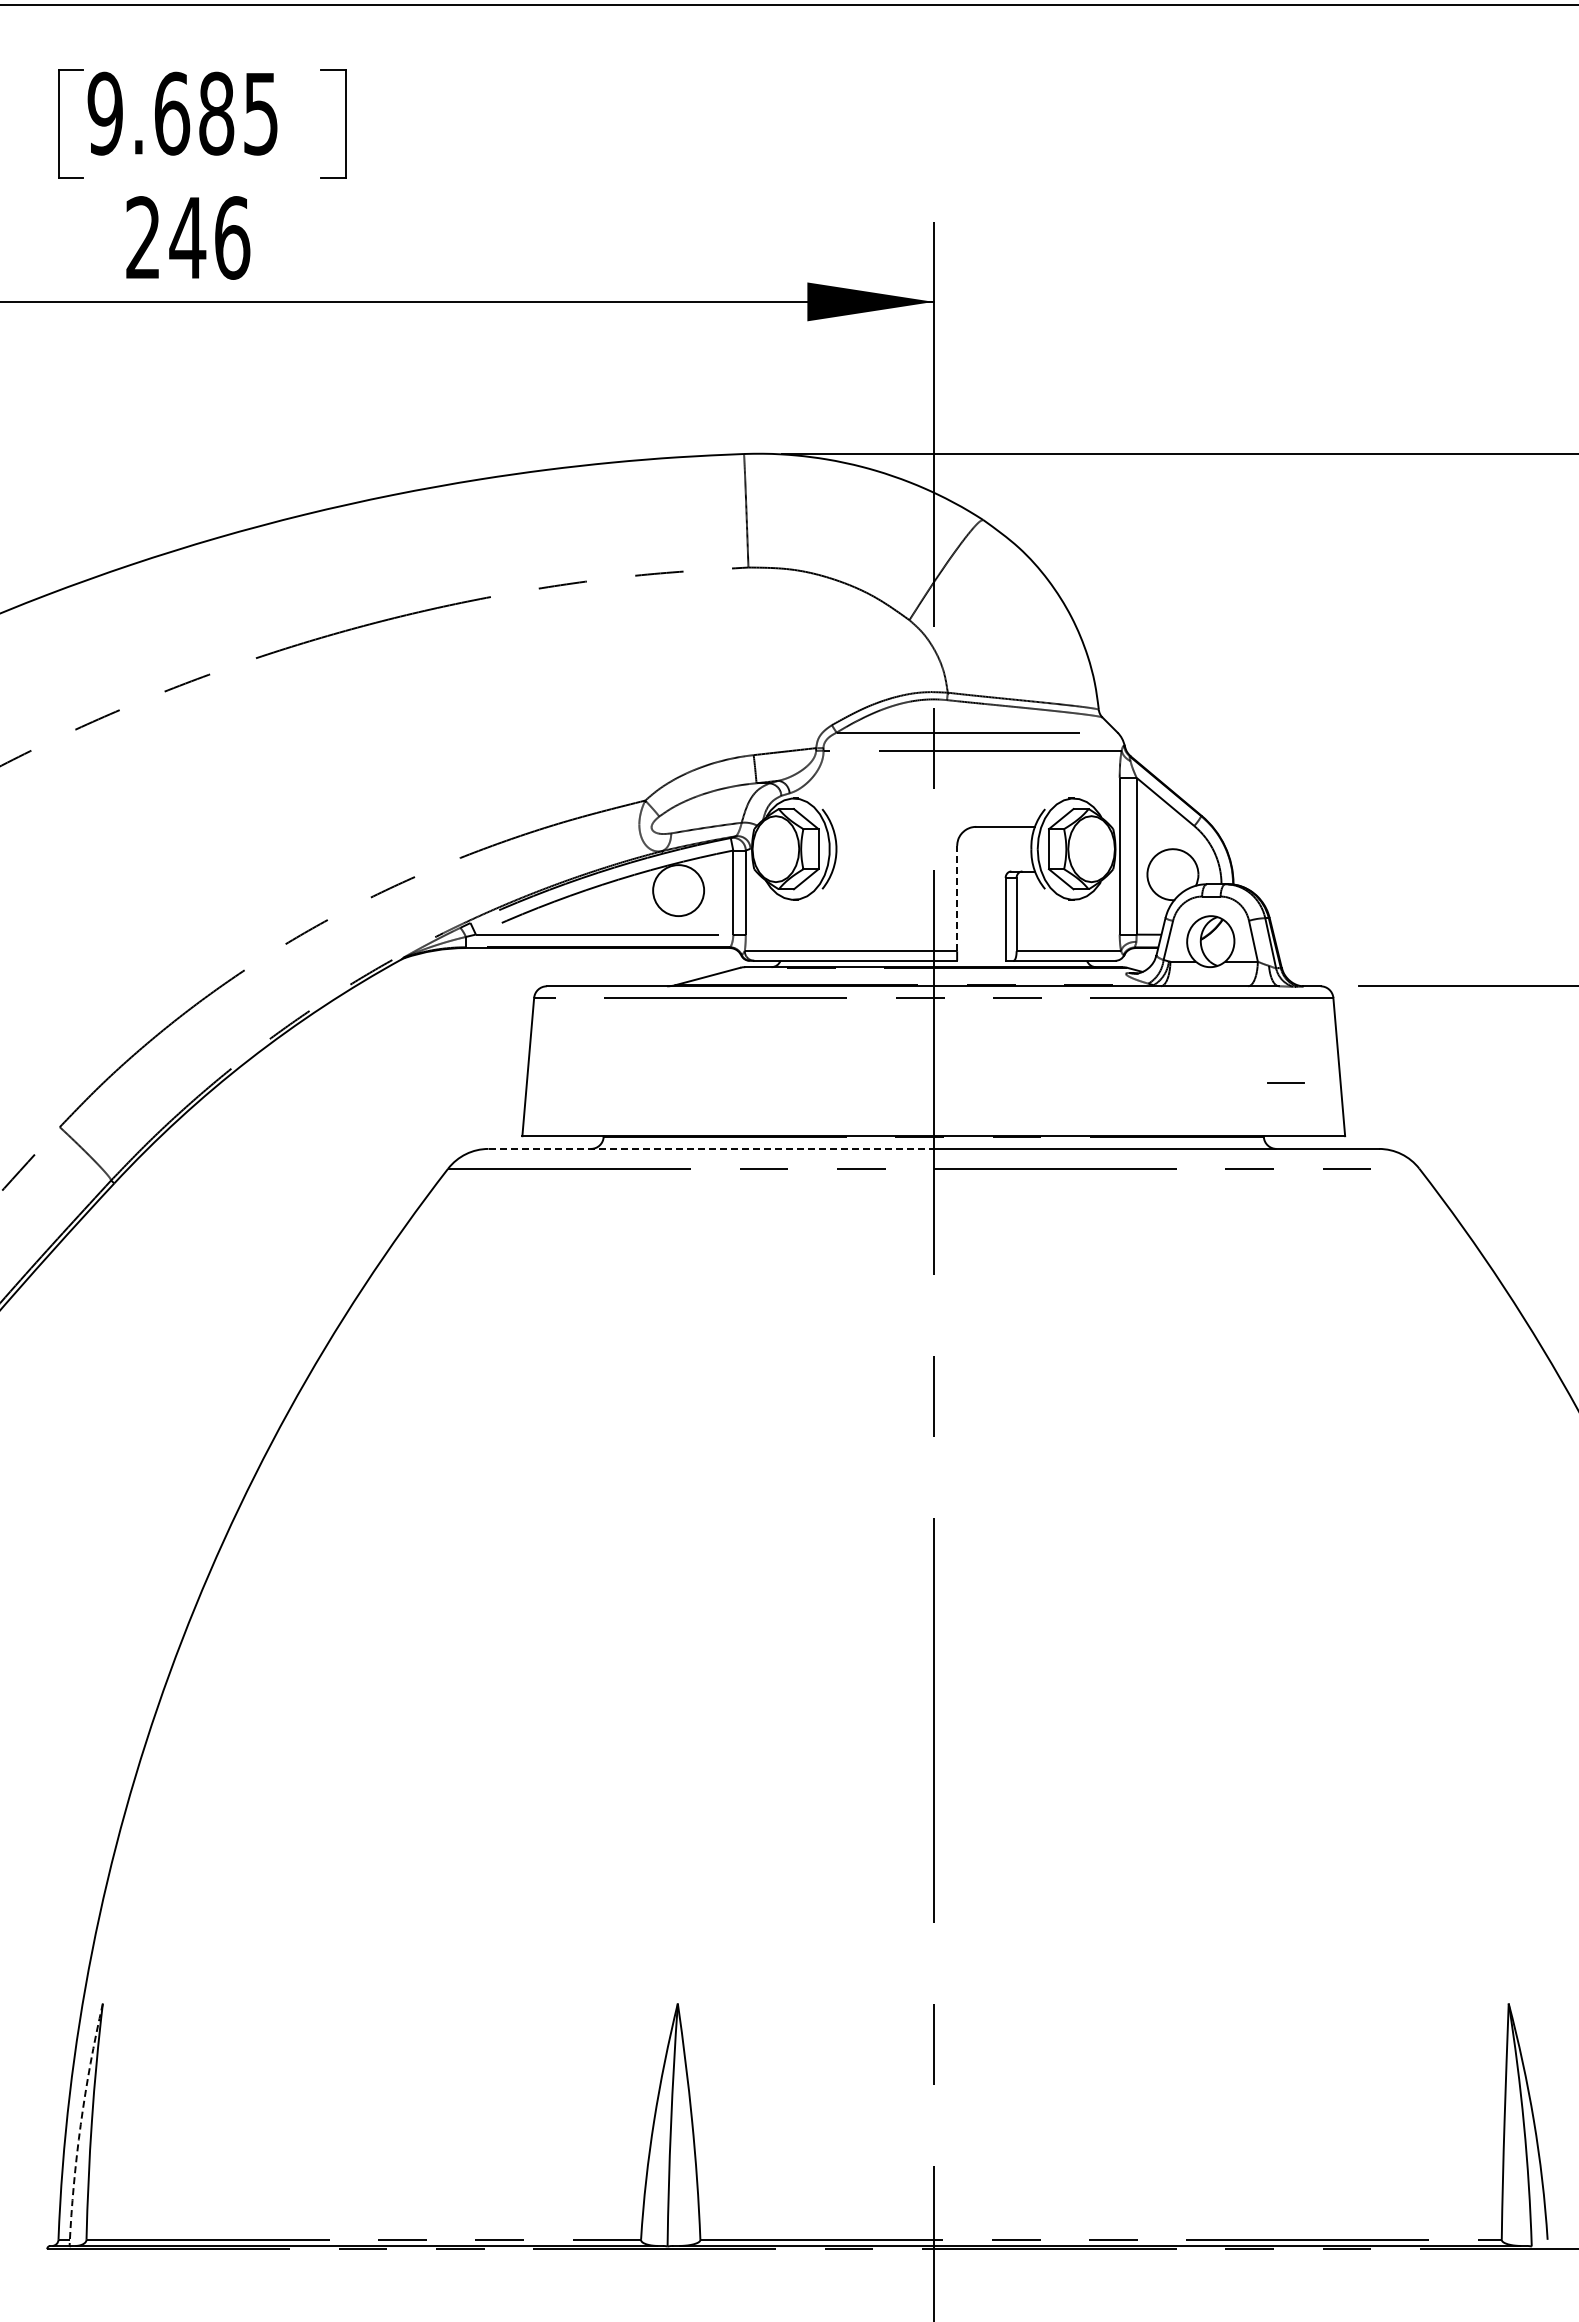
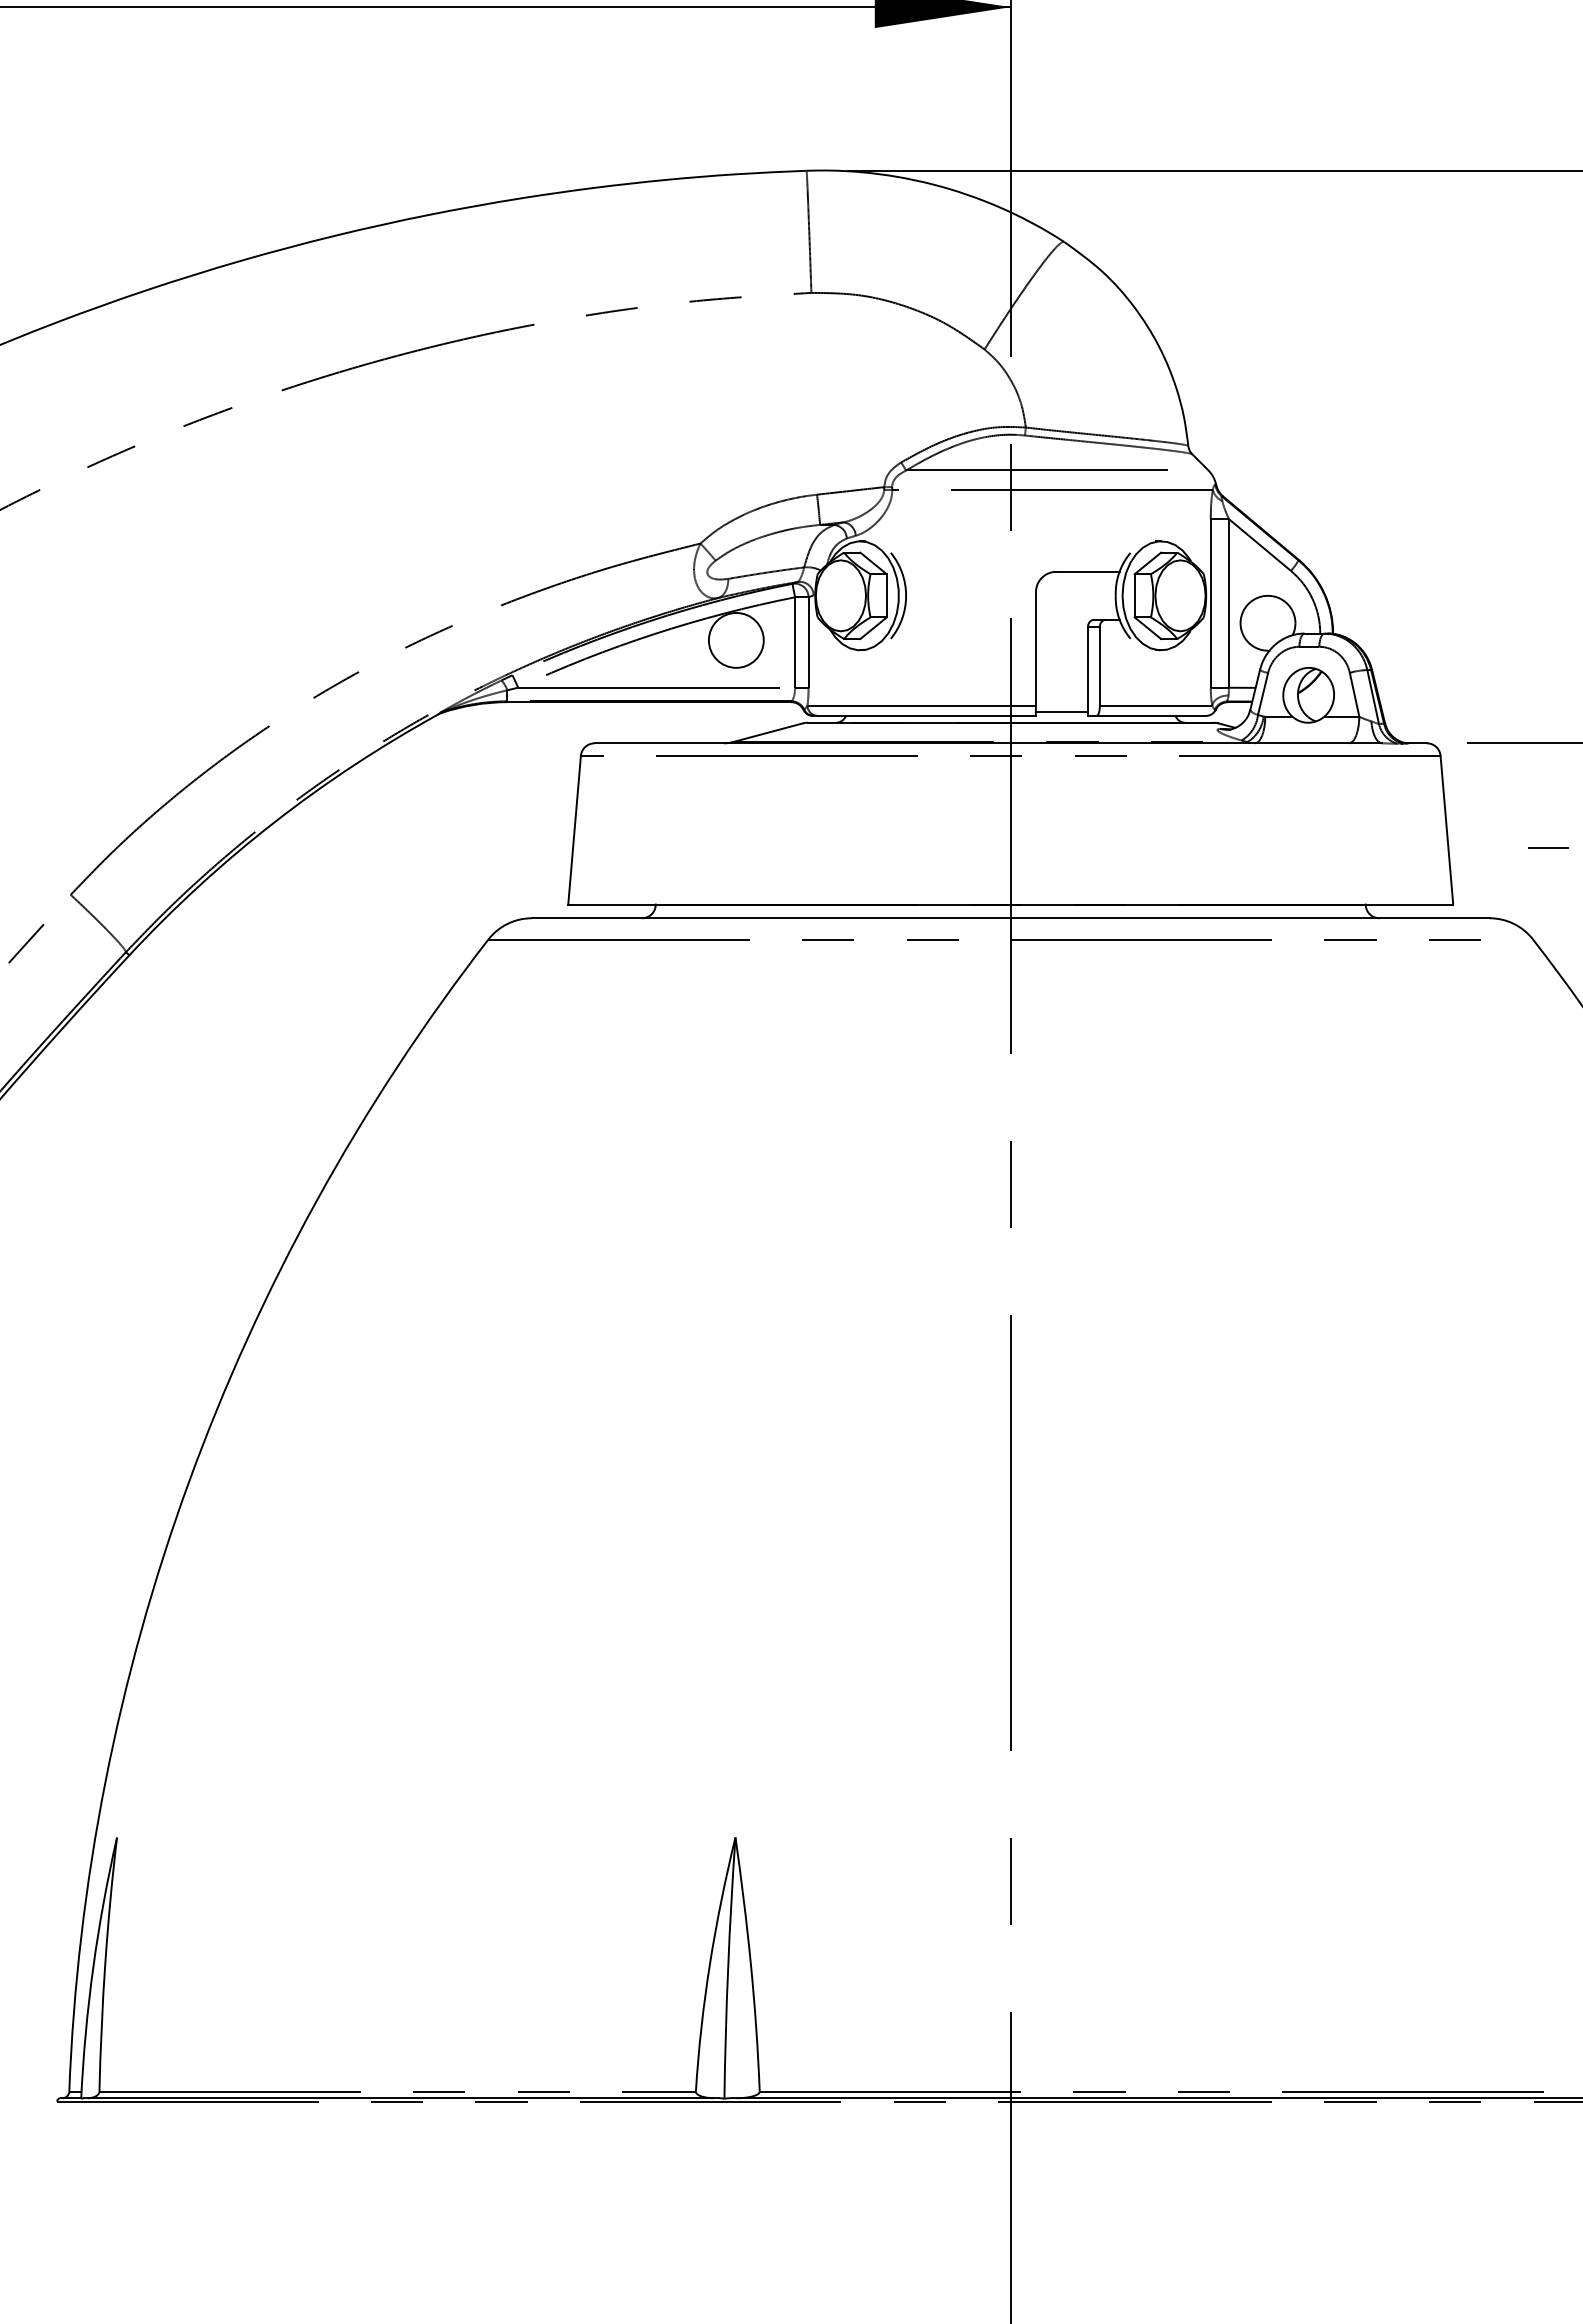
line: (957, 898) -> (1036, 648), dashed -> solid
line: (981, 957) -> (1062, 712), added
line: (1285, 1082) -> (1548, 846), moved
line: (711, 1148) -> (771, 917), dashed -> solid
arc: (80, 2124) -> (92, 1967), dashed -> solid

